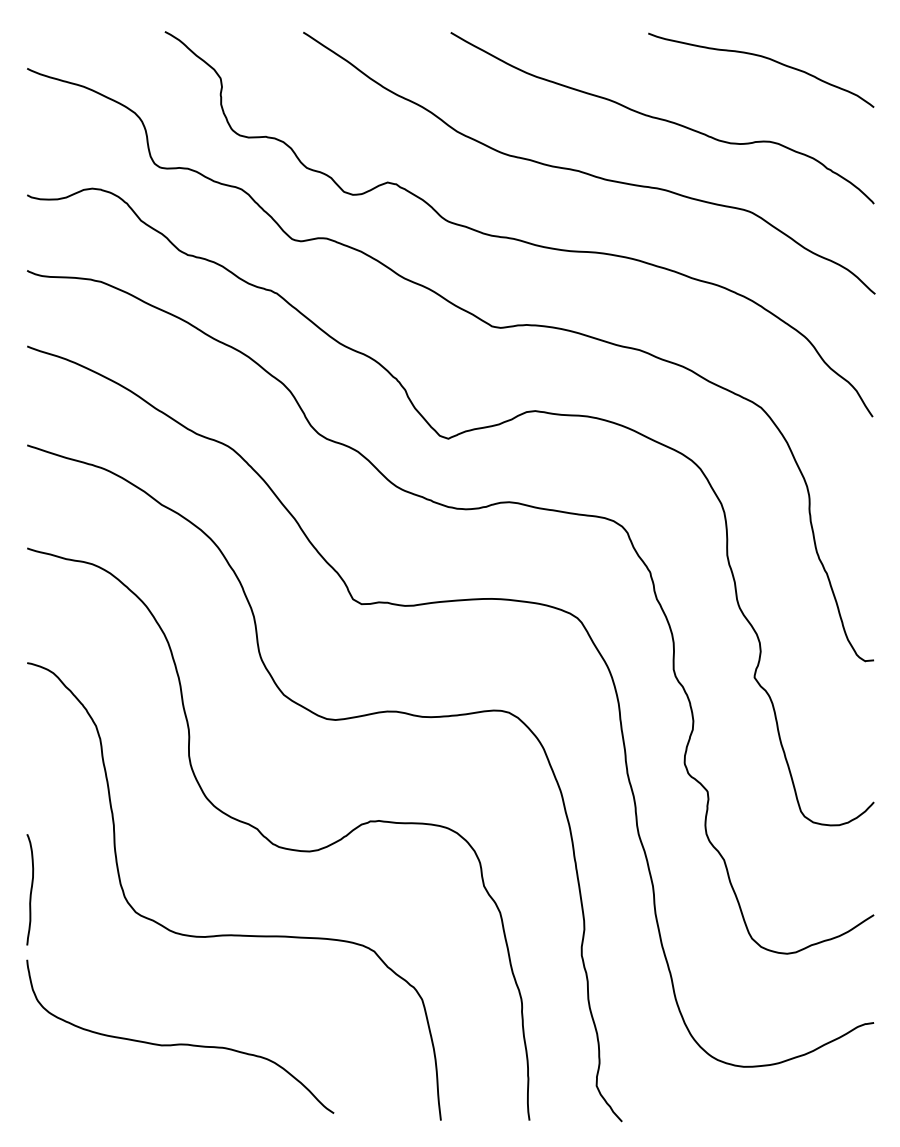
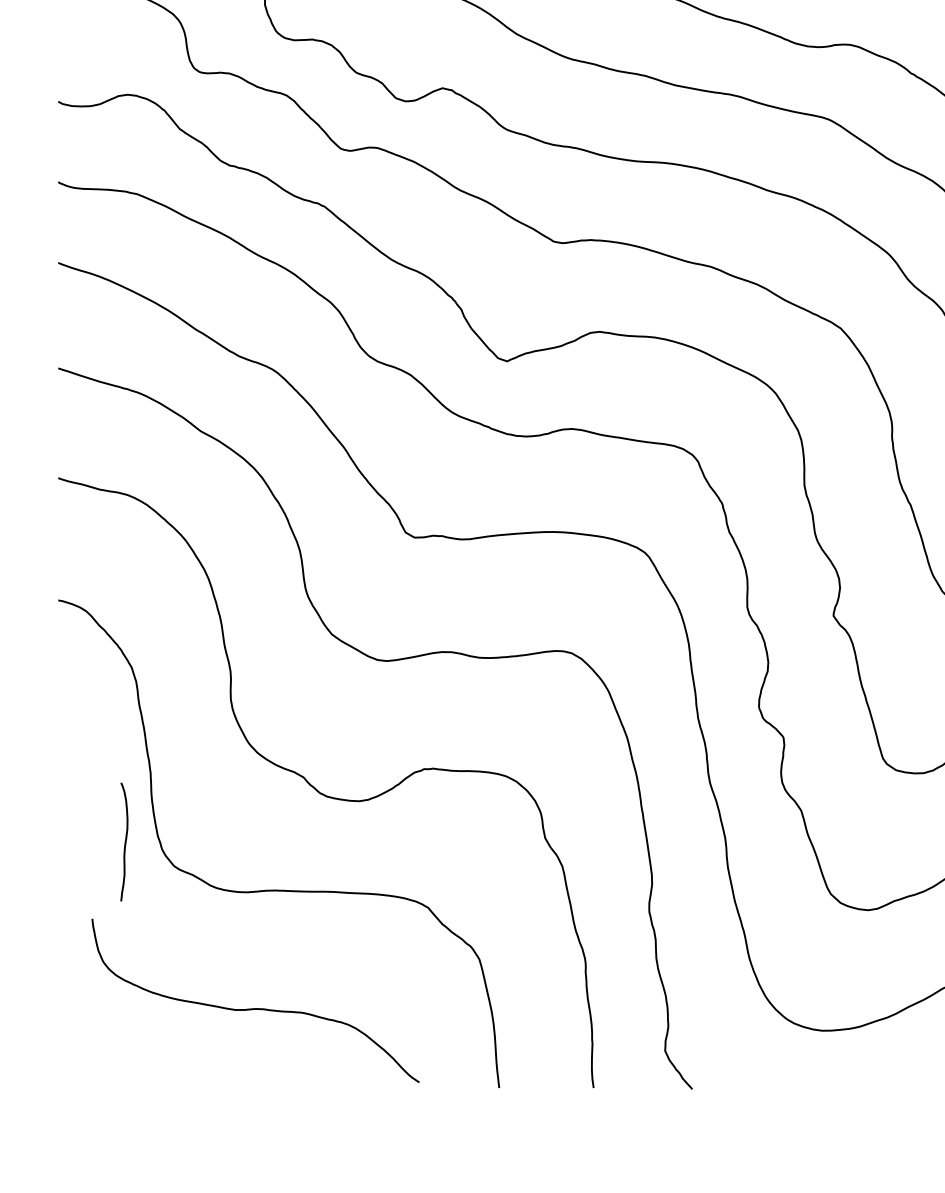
curve: (30, 889) -> (124, 841), moved
curve: (180, 1043) -> (255, 1007), moved

